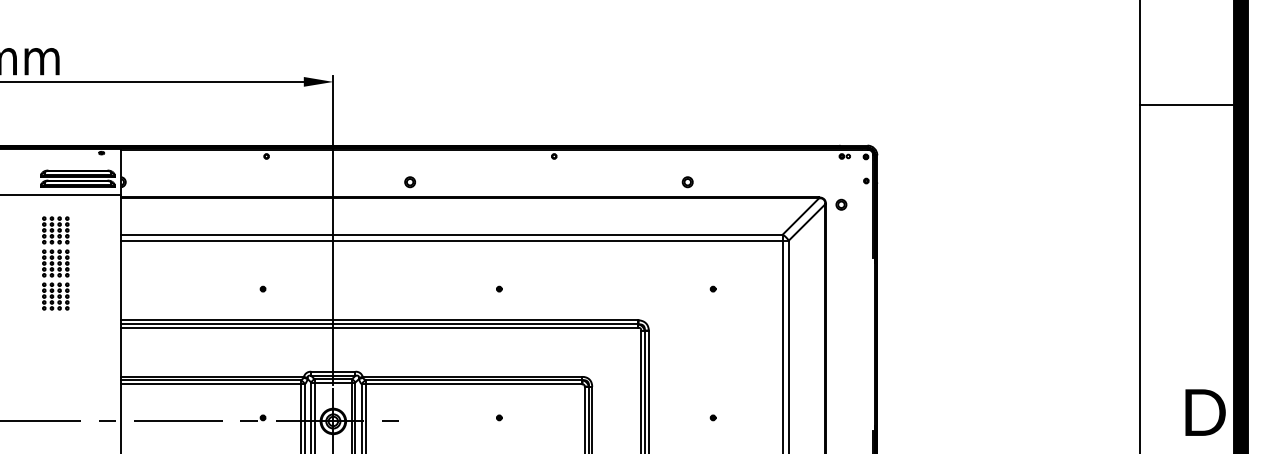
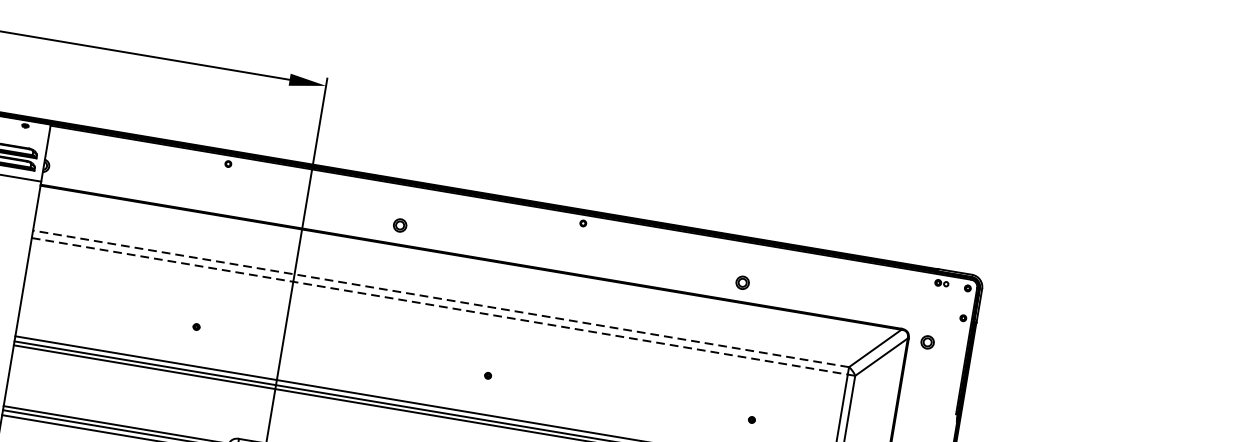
line: (452, 234) -> (441, 298), solid -> dashed
line: (455, 240) -> (444, 306), solid -> dashed

